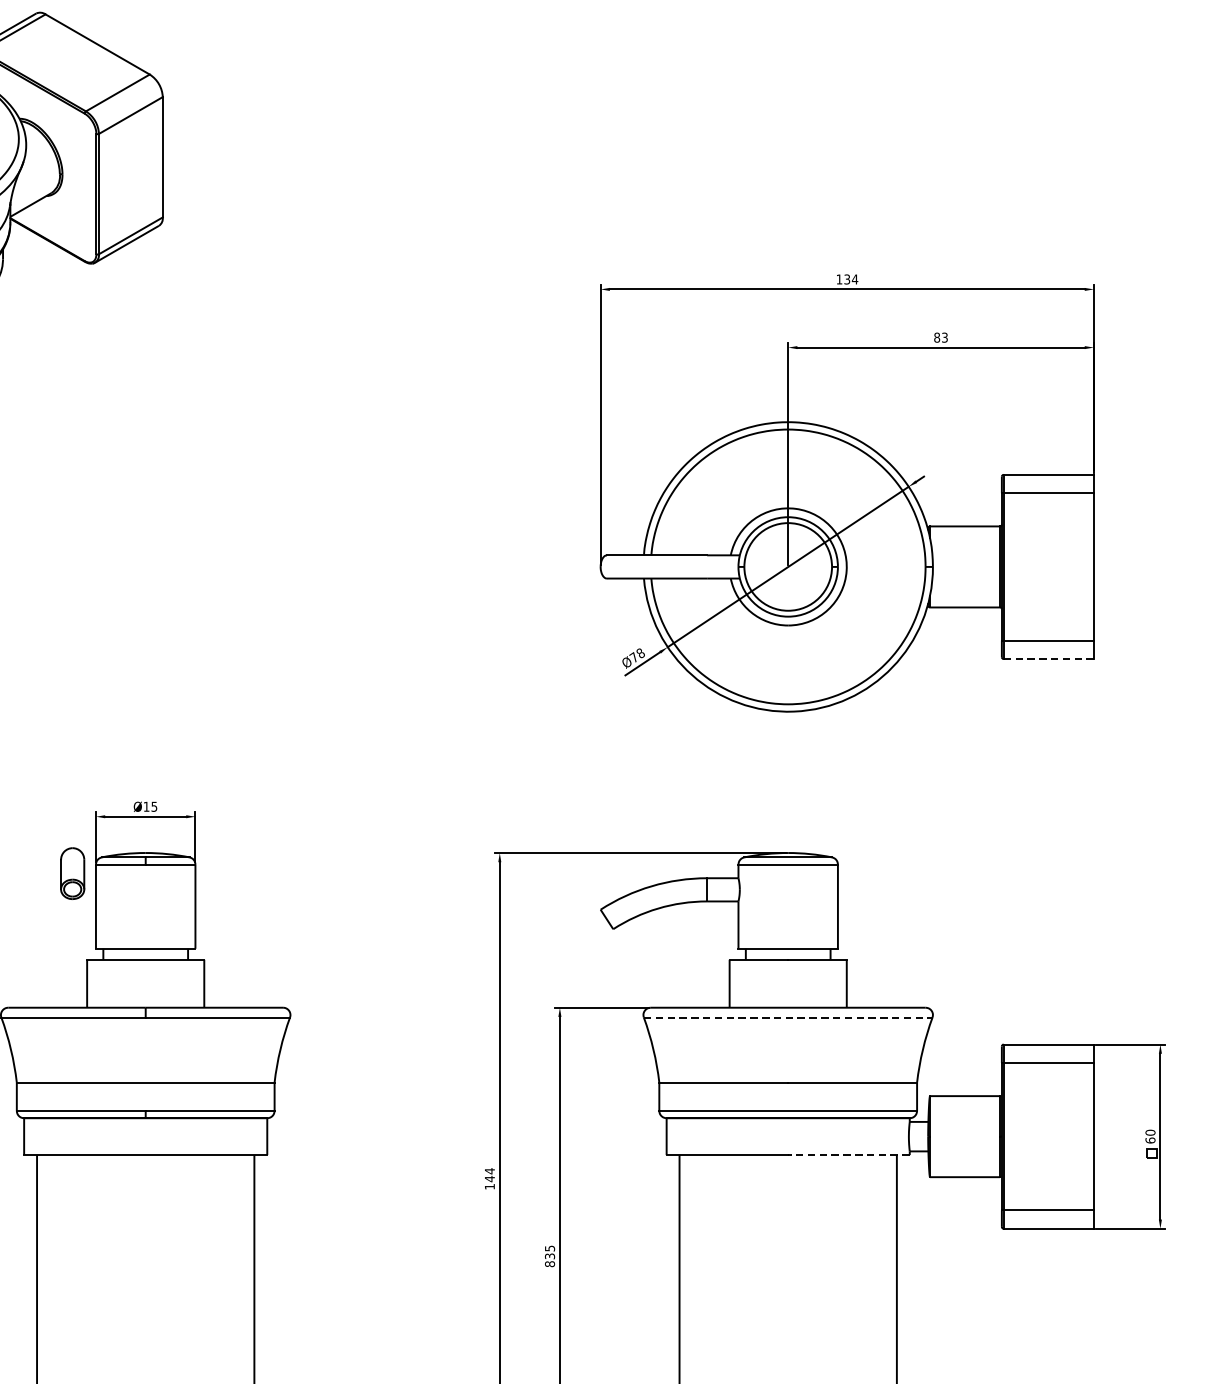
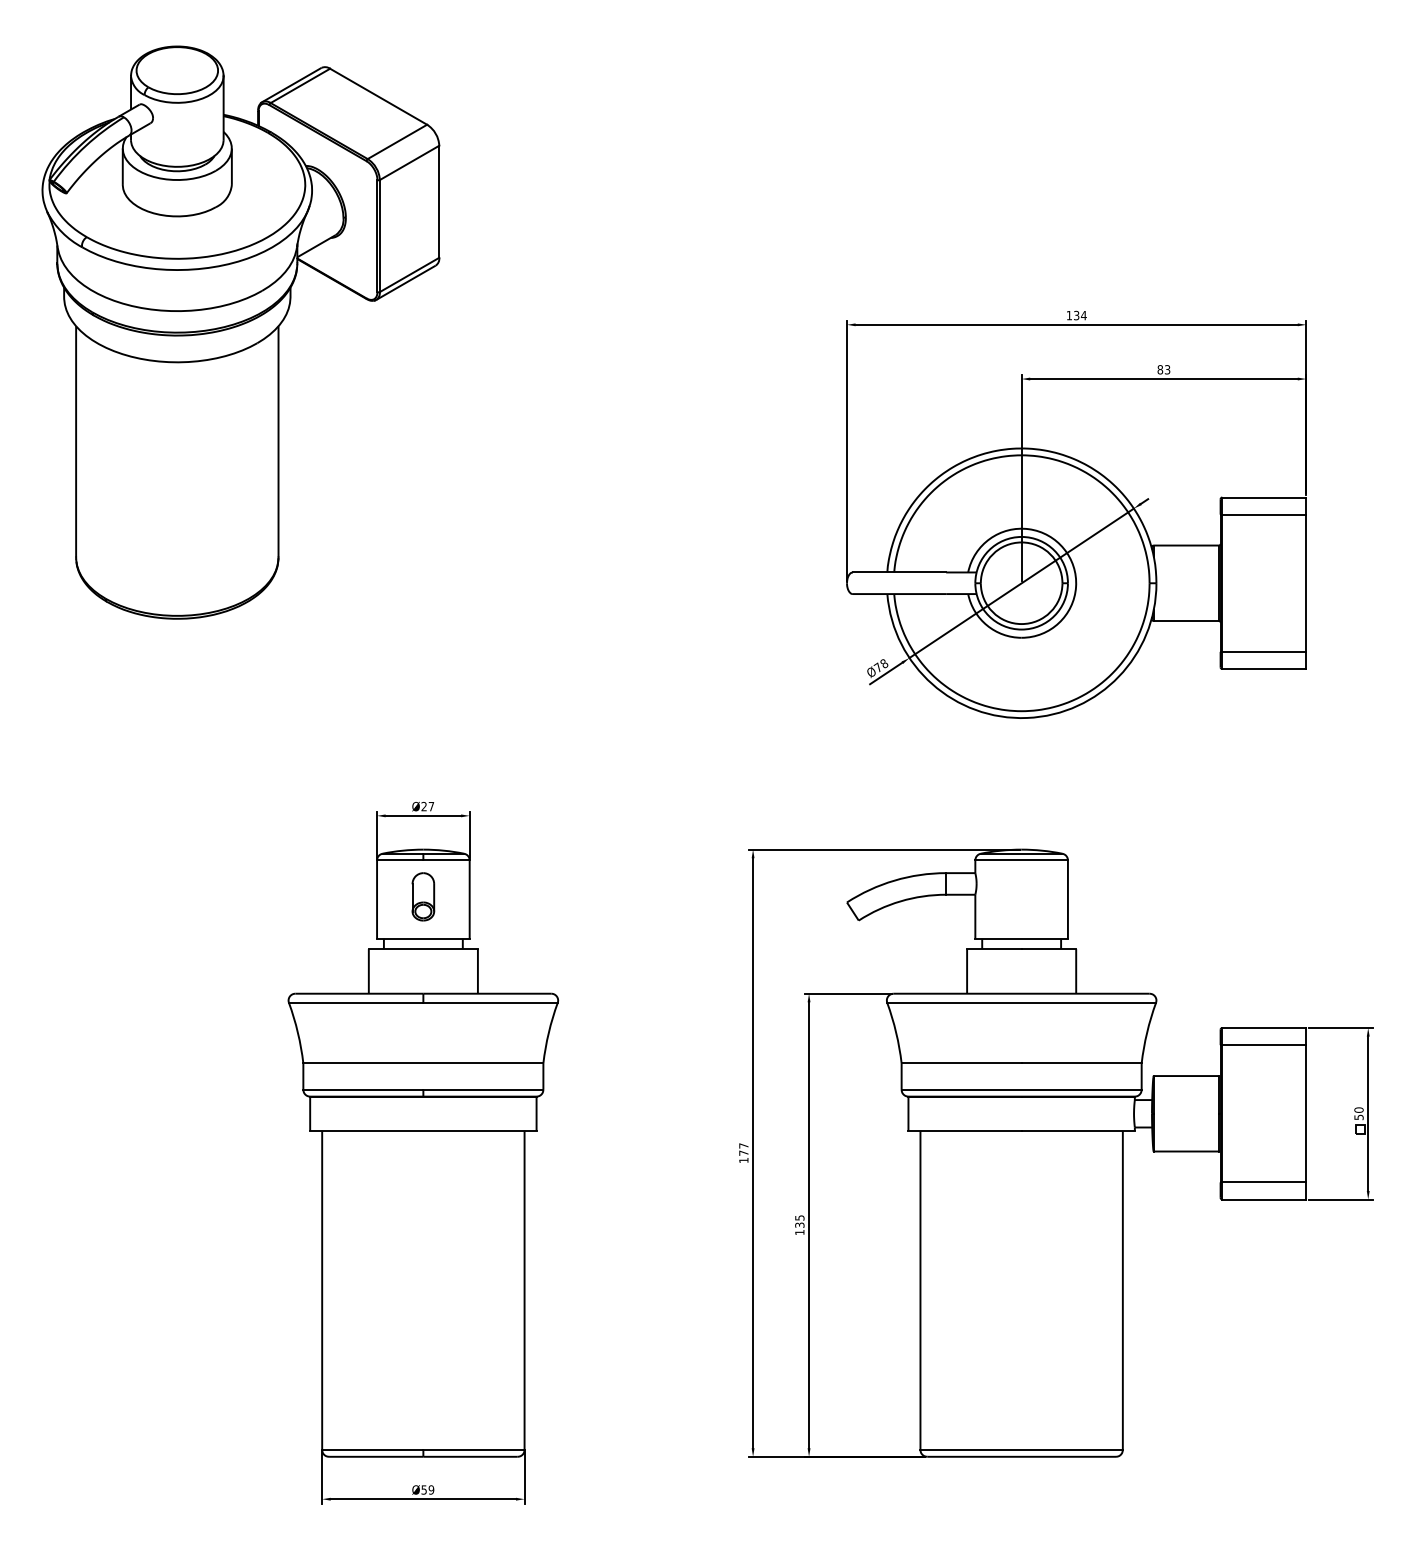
line: (1049, 659) -> (1264, 669), dashed -> solid
text: (150, 806) -> (427, 806), Ø15 -> Ø27
part: (72, 873) -> (423, 896), moved
line: (789, 1017) -> (1022, 1002), dashed -> solid
text: (1149, 1140) -> (1358, 1117), 60 -> 50
line: (849, 1154) -> (1078, 1130), dashed -> solid
text: (489, 1175) -> (743, 1149), 144 -> 177
text: (549, 1264) -> (799, 1232), 835 -> 135

